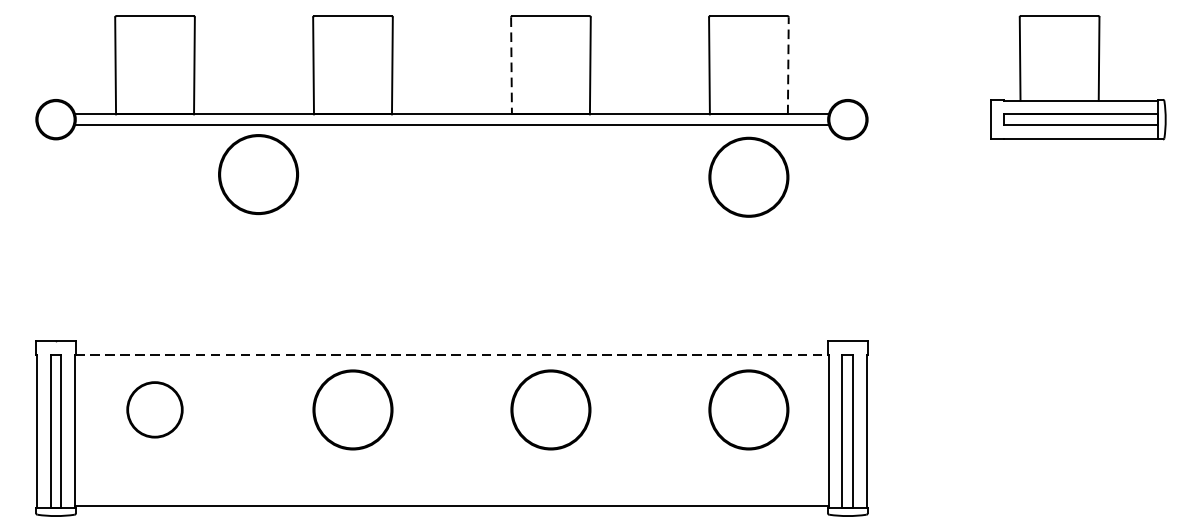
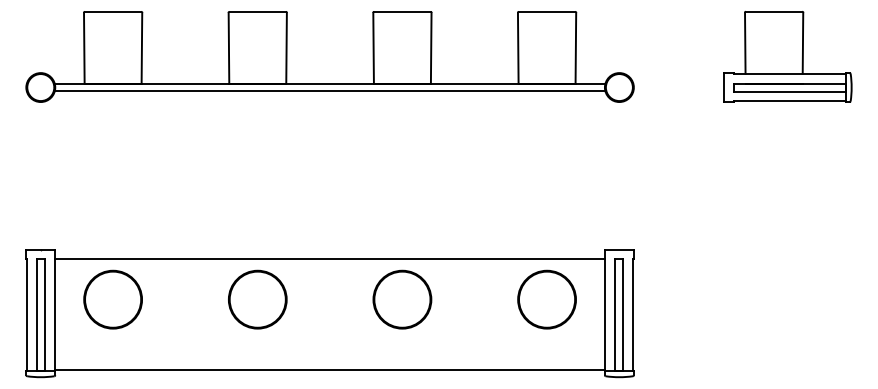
line: (787, 64) -> (575, 47), dashed -> solid
line: (511, 66) -> (373, 48), dashed -> solid
part: (258, 174) -> (188, 127), removed
part: (748, 177) -> (546, 129), removed
line: (452, 354) -> (330, 259), dashed -> solid
part: (154, 409) -> (112, 299), size x1.43

